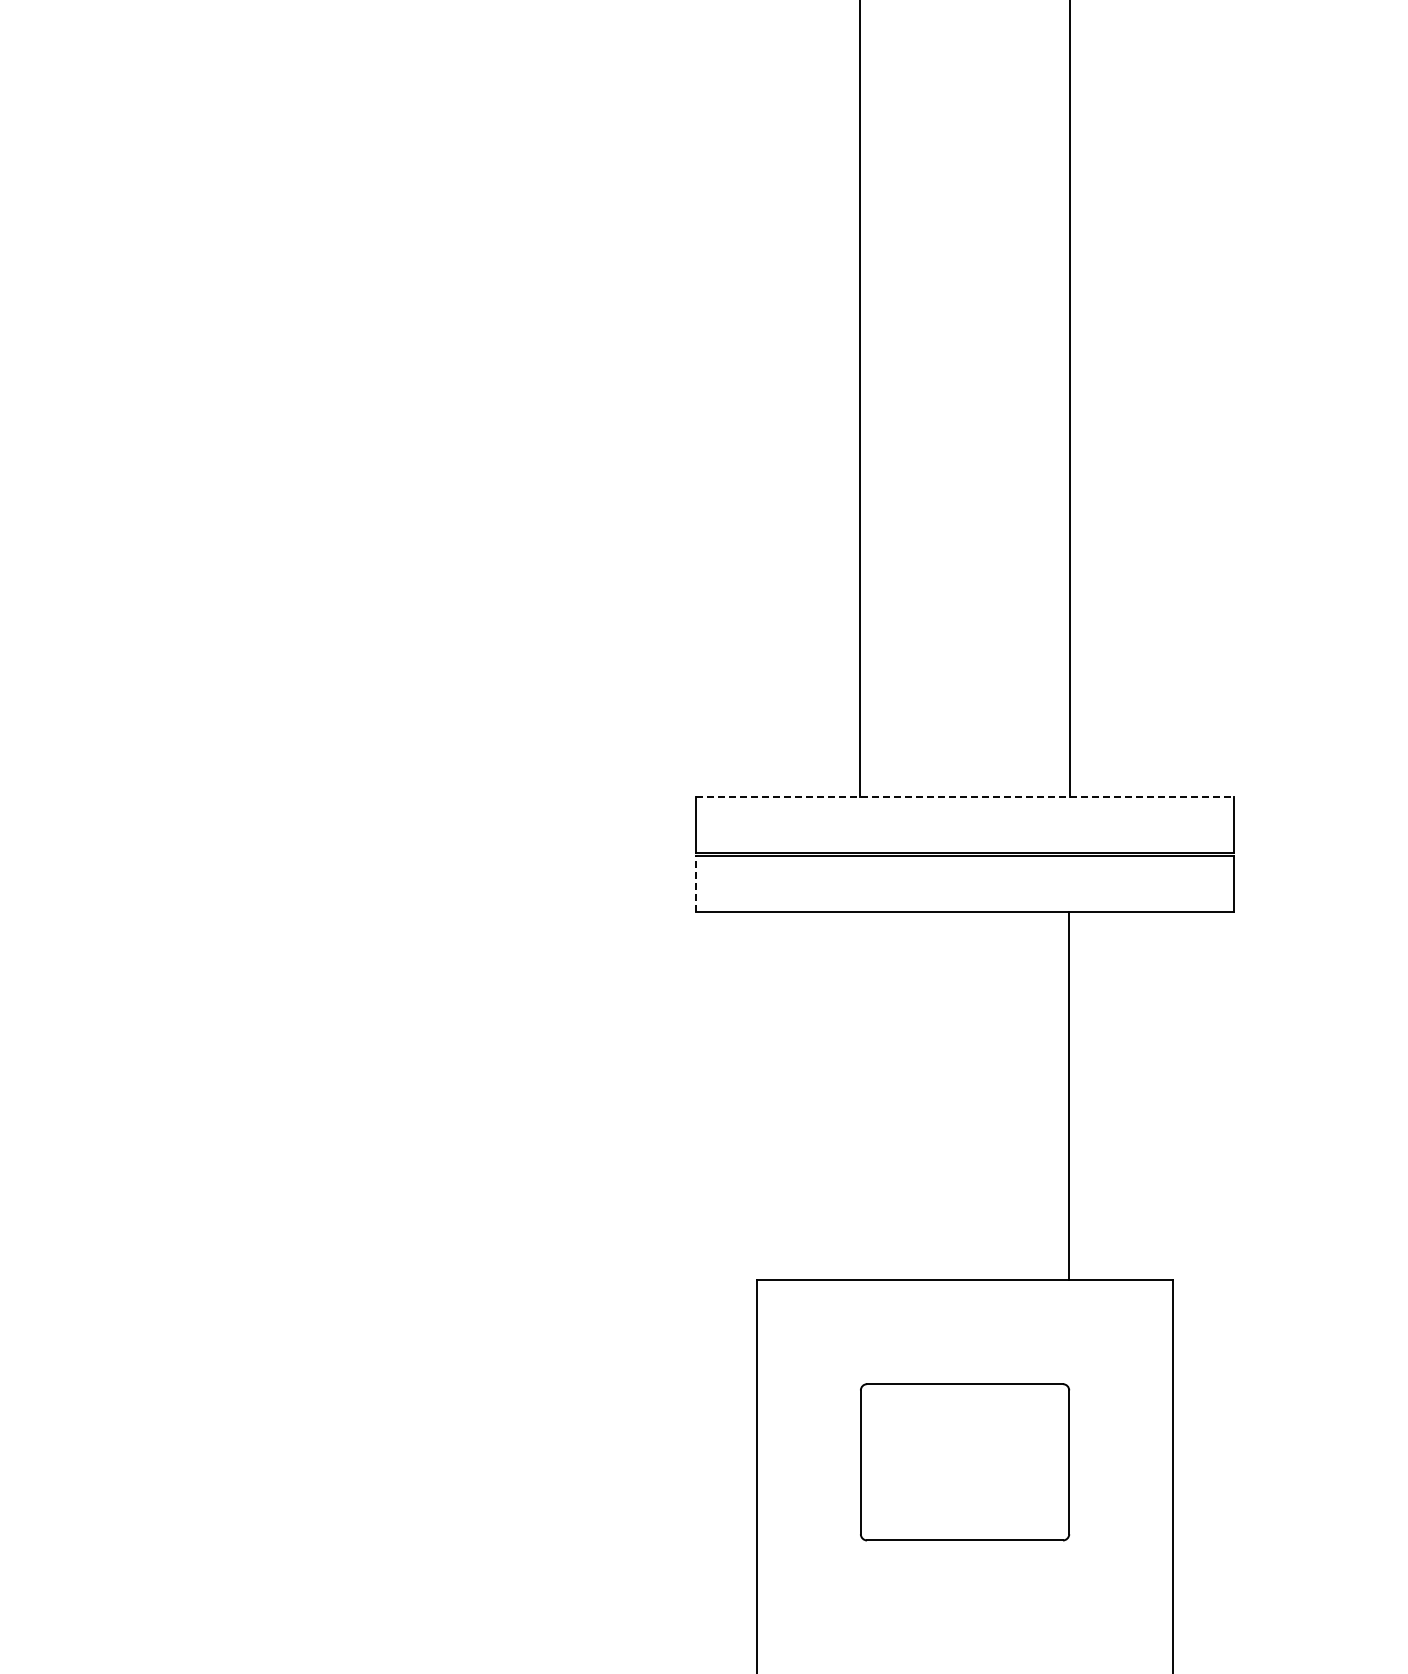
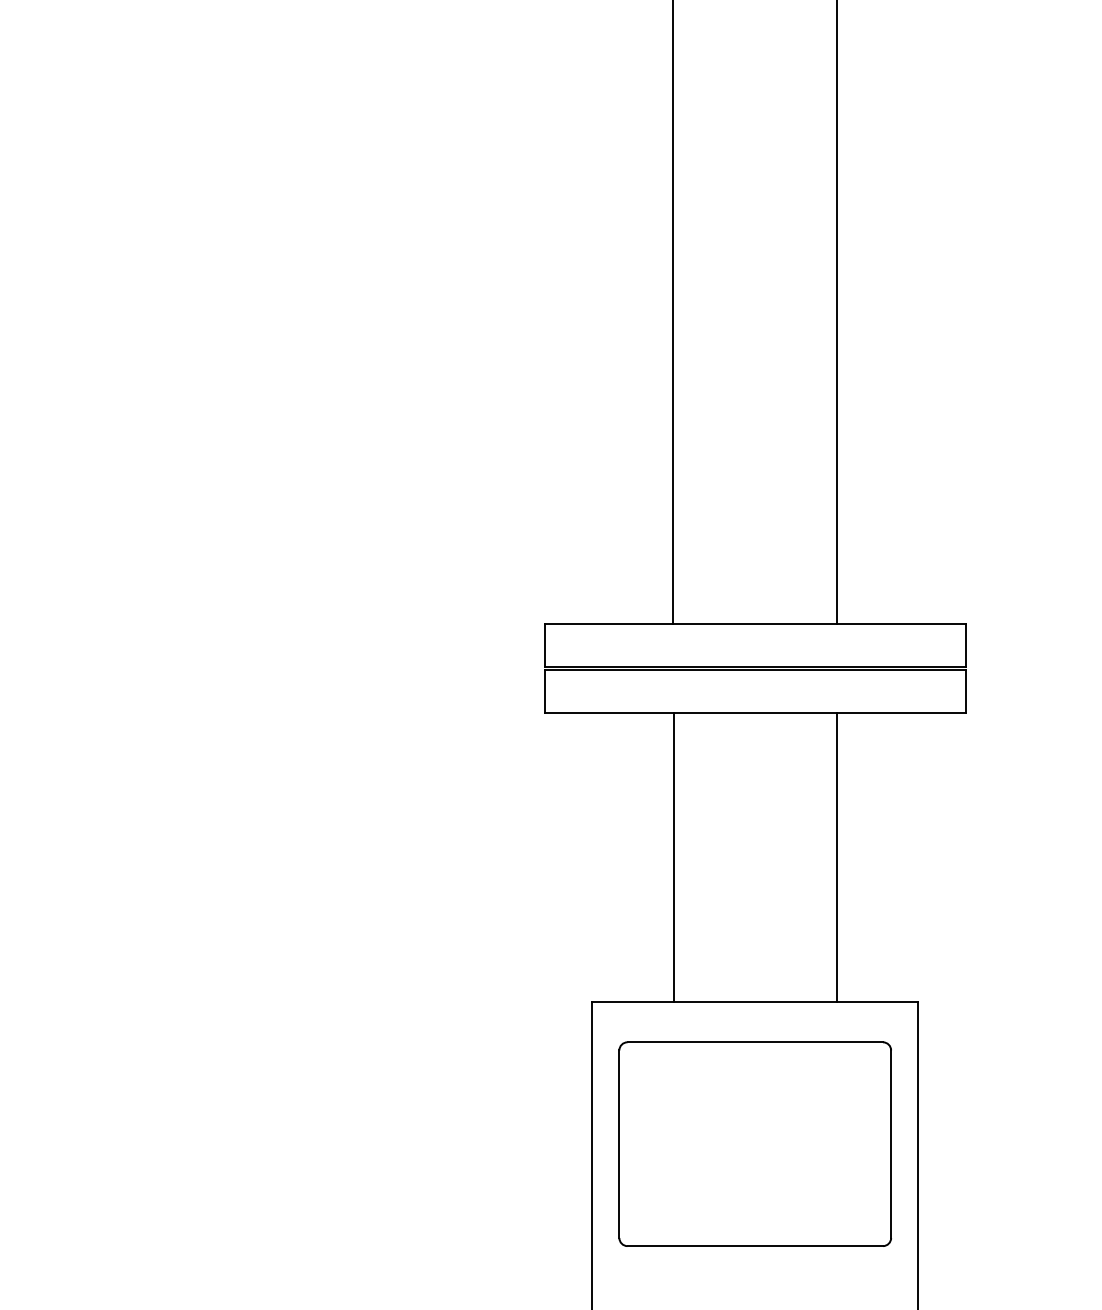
line: (965, 797) -> (755, 624), dashed -> solid
line: (695, 883) -> (544, 691), dashed -> solid
line: (860, 1095) -> (673, 857), added
part: (964, 1462) -> (754, 1144), size x1.67

